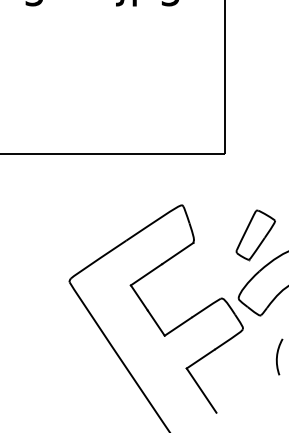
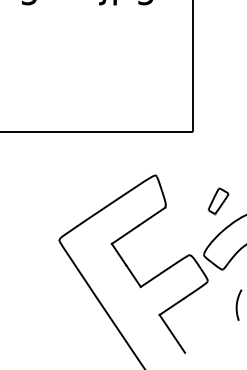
part: (255, 235) -> (218, 201), size x0.6

